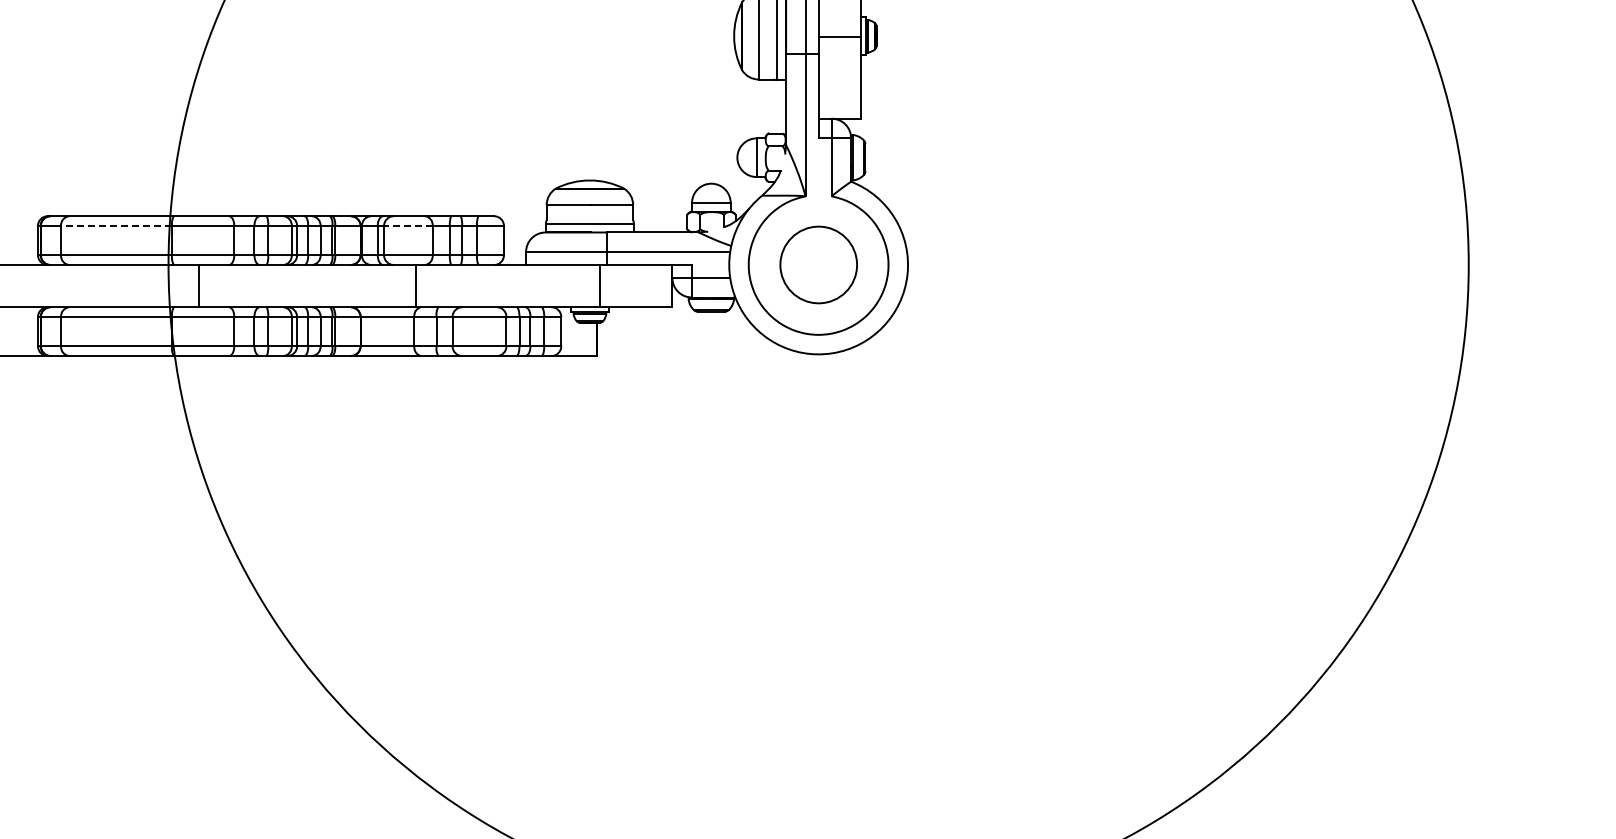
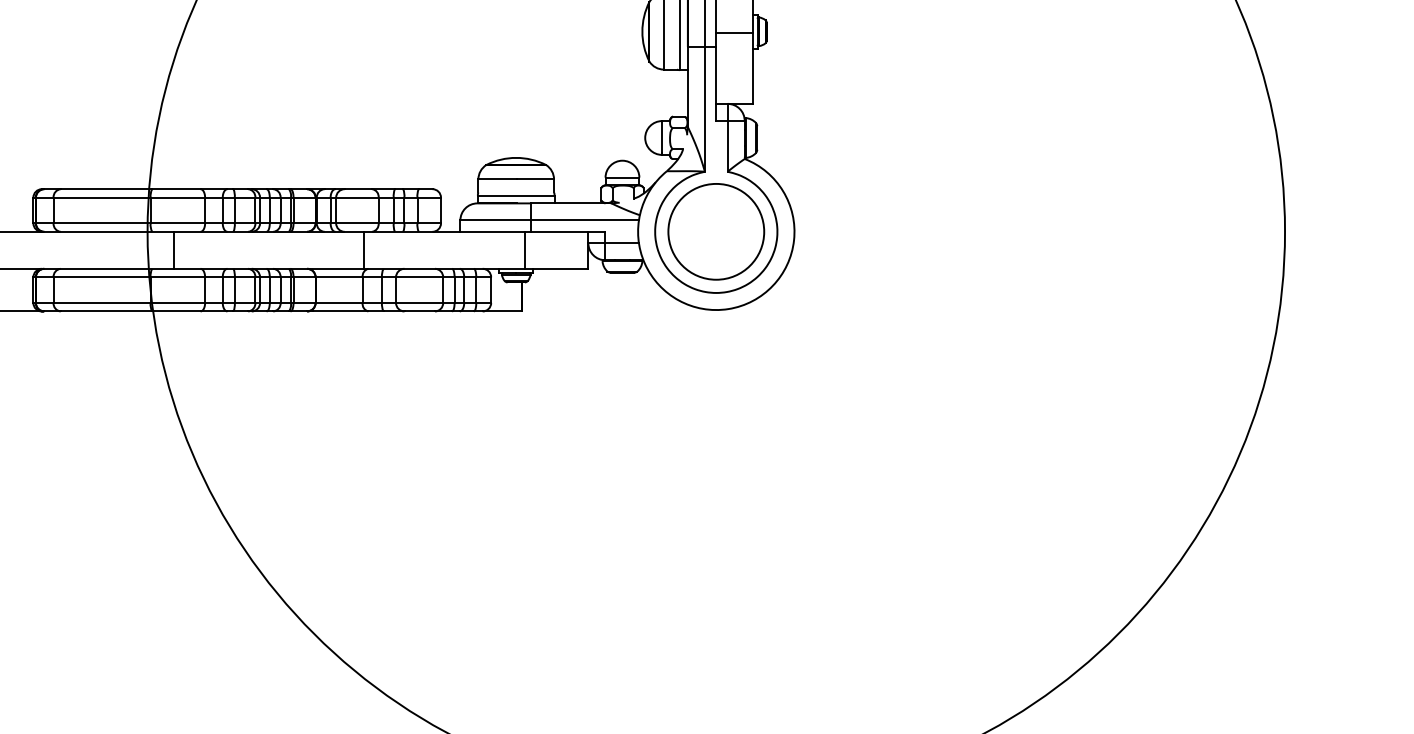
line: (116, 225) -> (102, 197), dashed -> solid
line: (407, 225) -> (356, 197), dashed -> solid
circle: (818, 264) -> (716, 231), size x1.43

